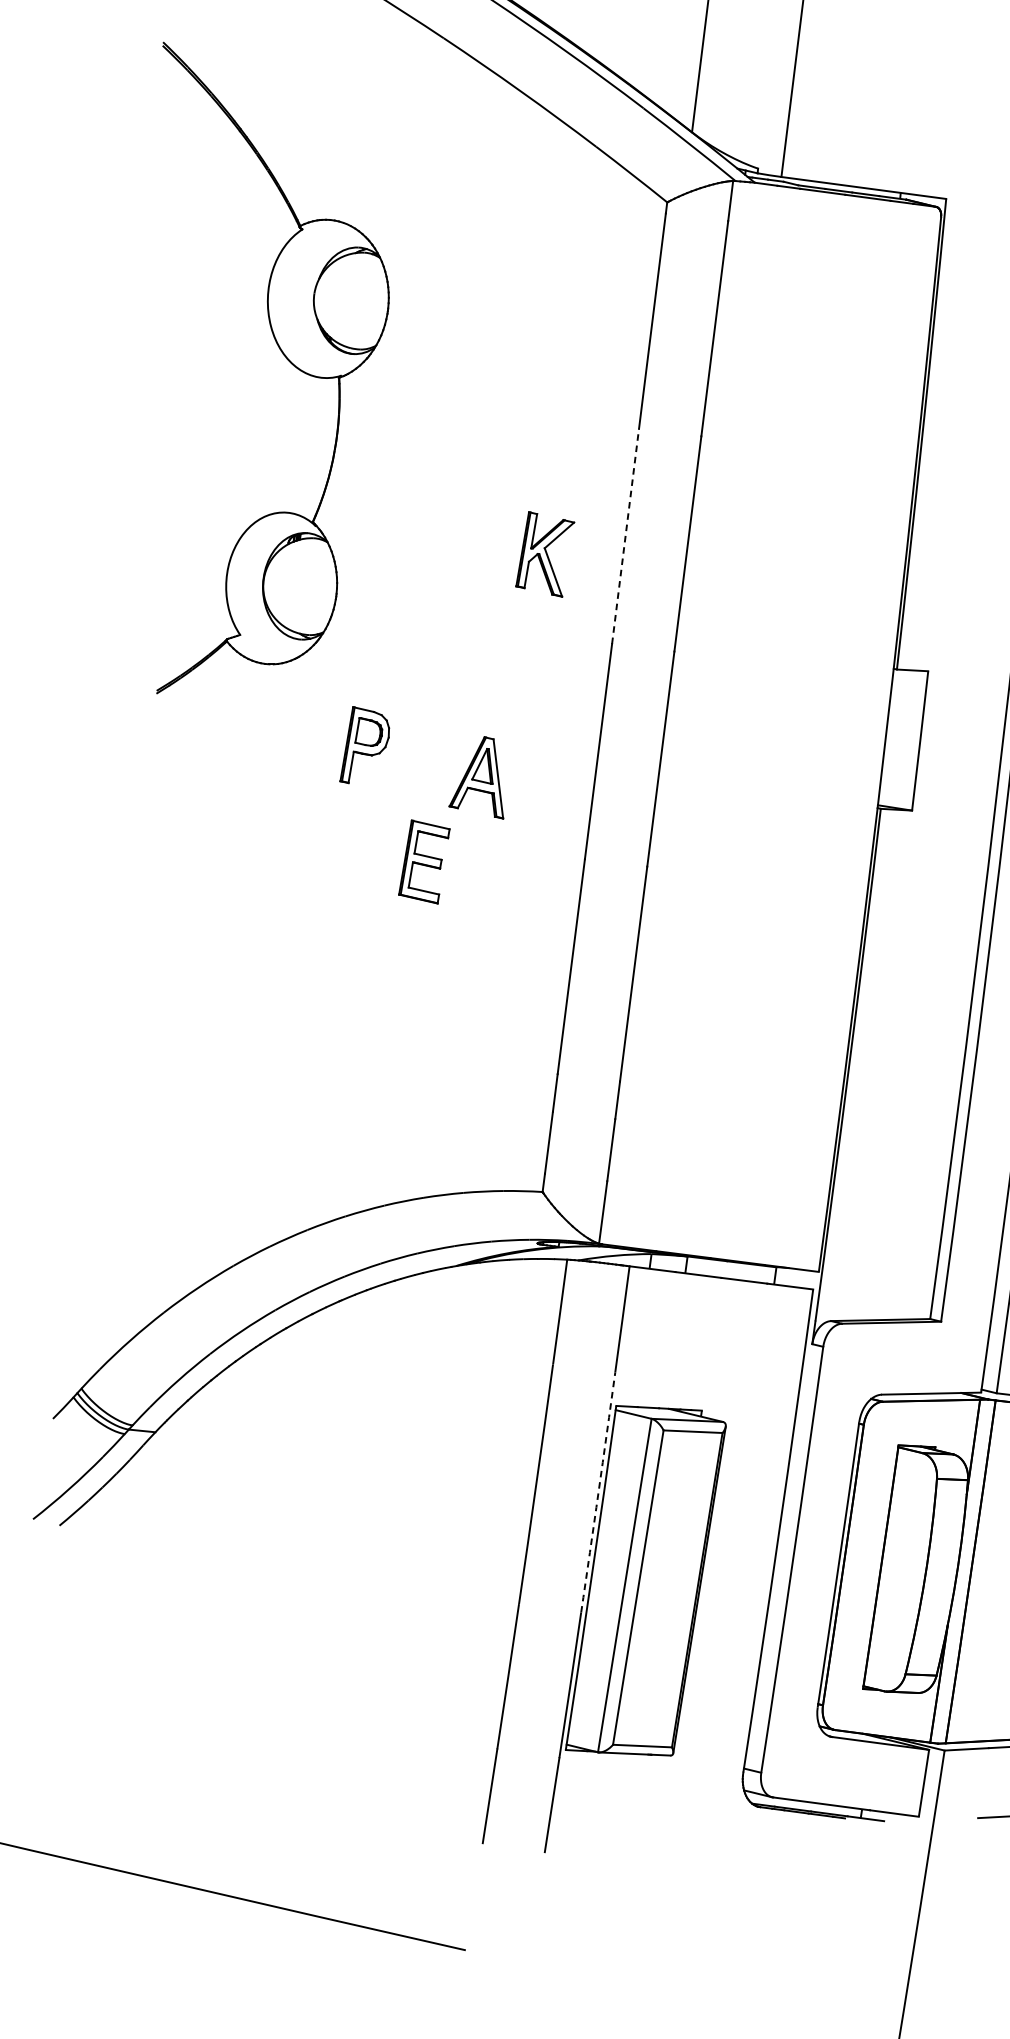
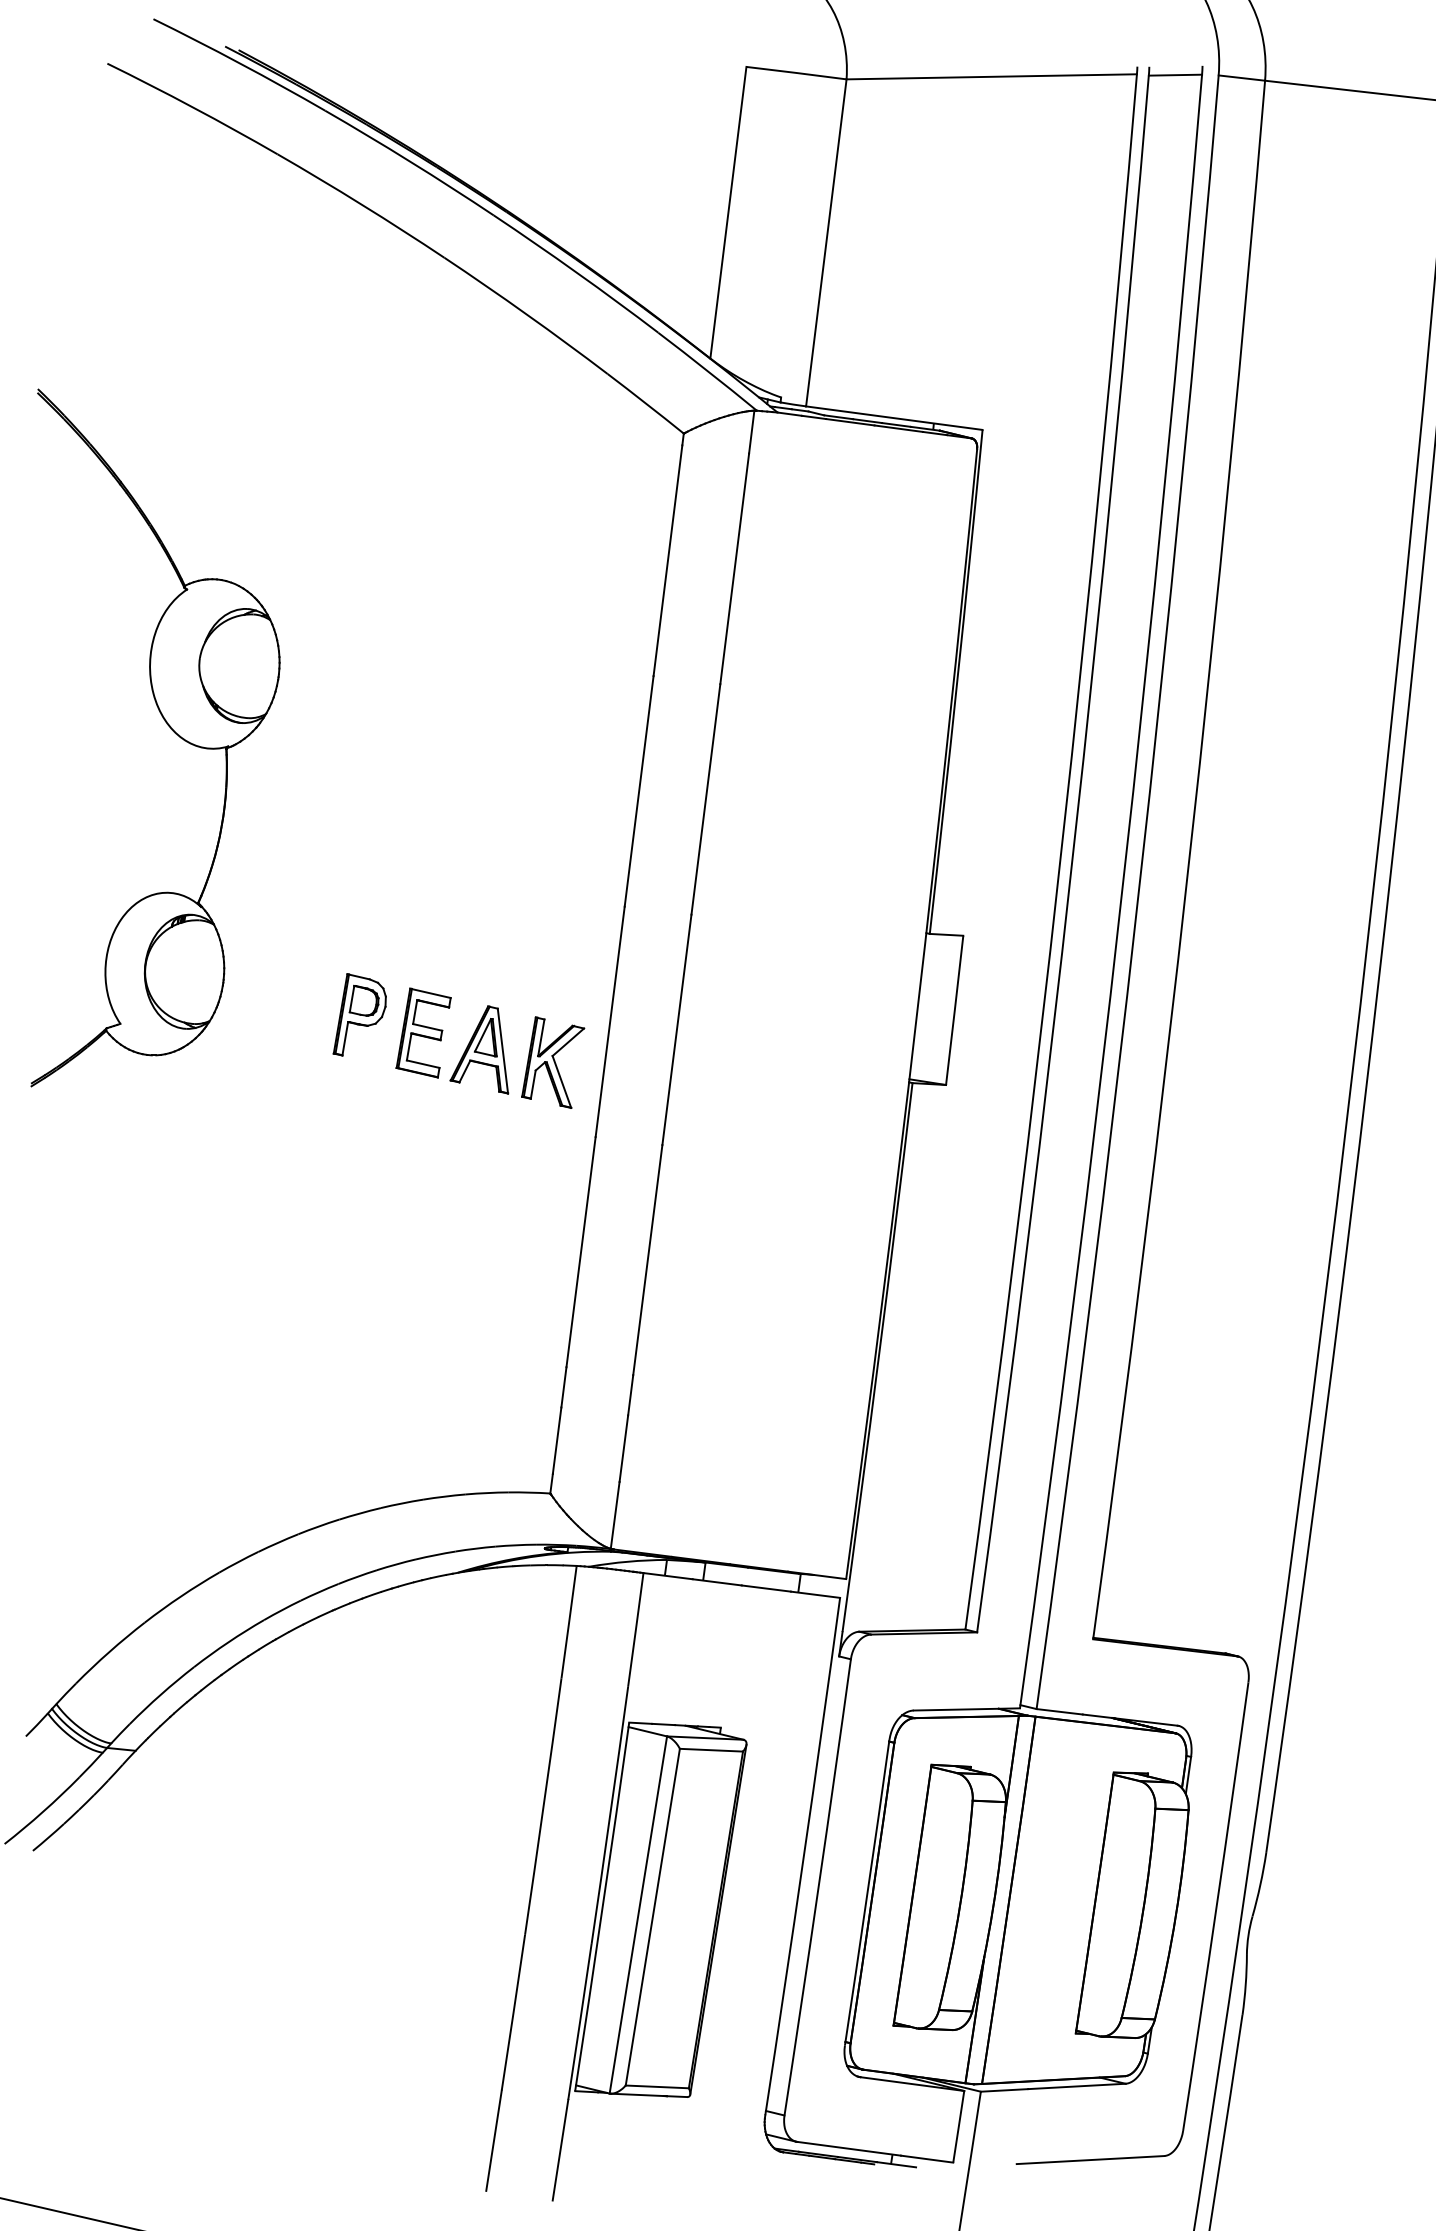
part: (284, 356) -> (167, 725), moved
line: (625, 535) -> (639, 790), dashed -> solid
part: (545, 554) -> (553, 1062), moved
part: (424, 861) -> (423, 1032), moved
arc: (598, 1492) -> (610, 1815), dashed -> solid

